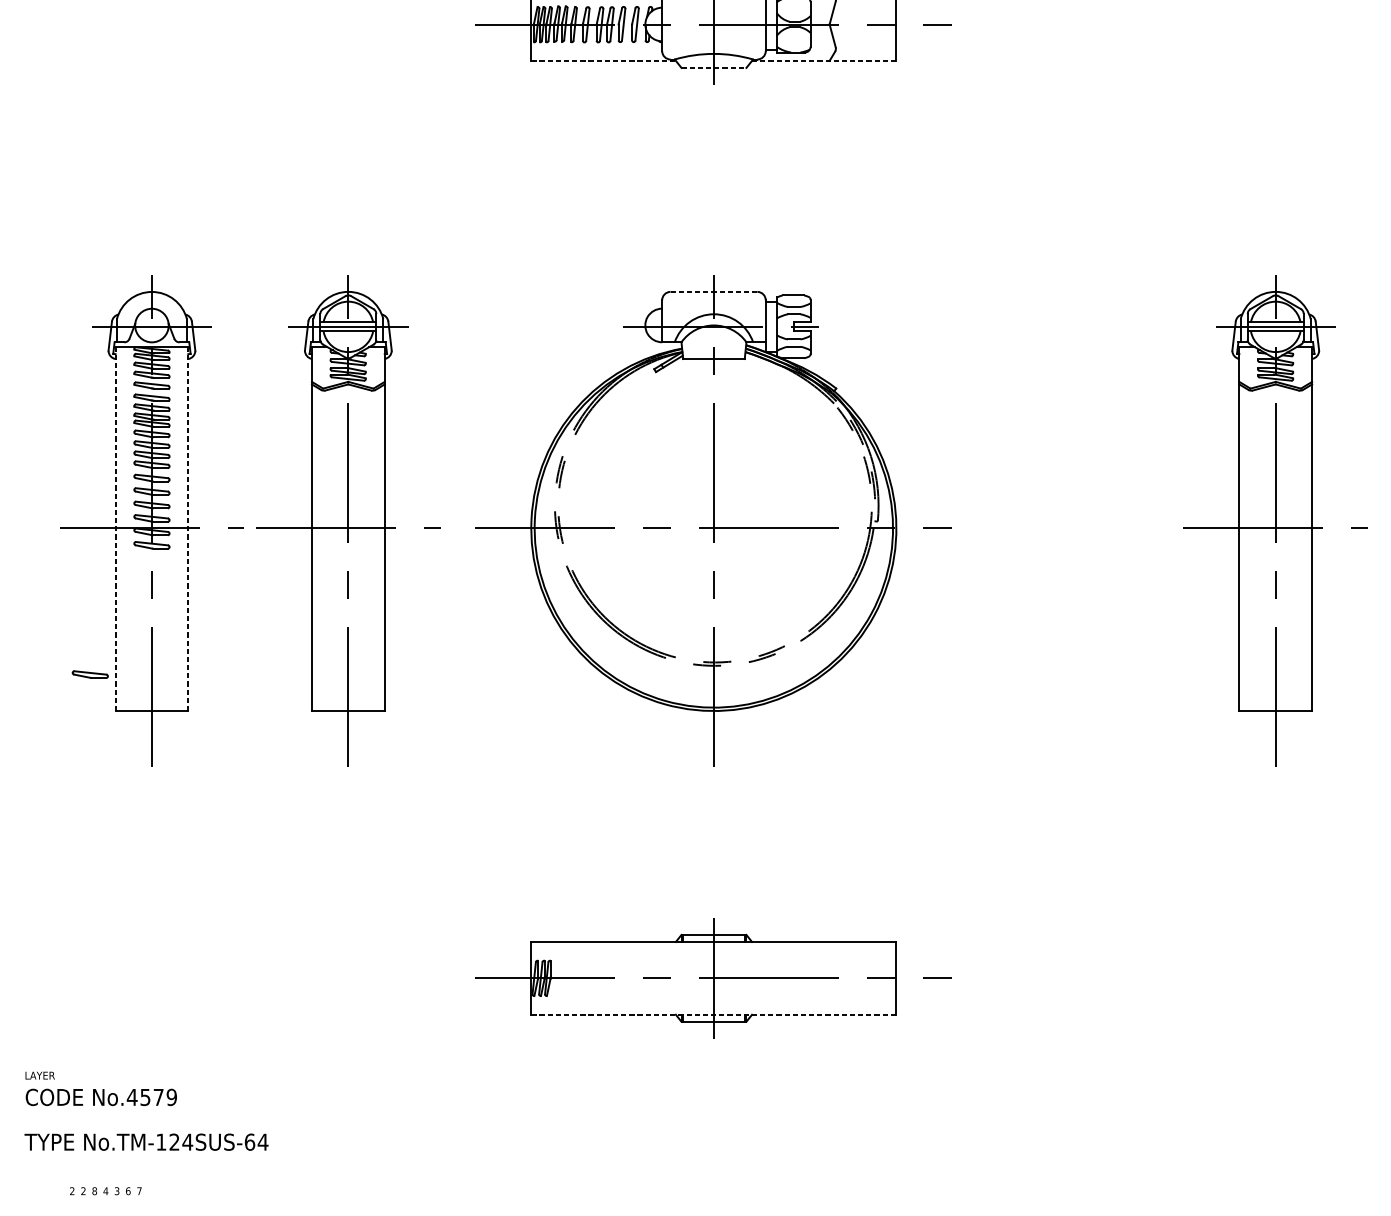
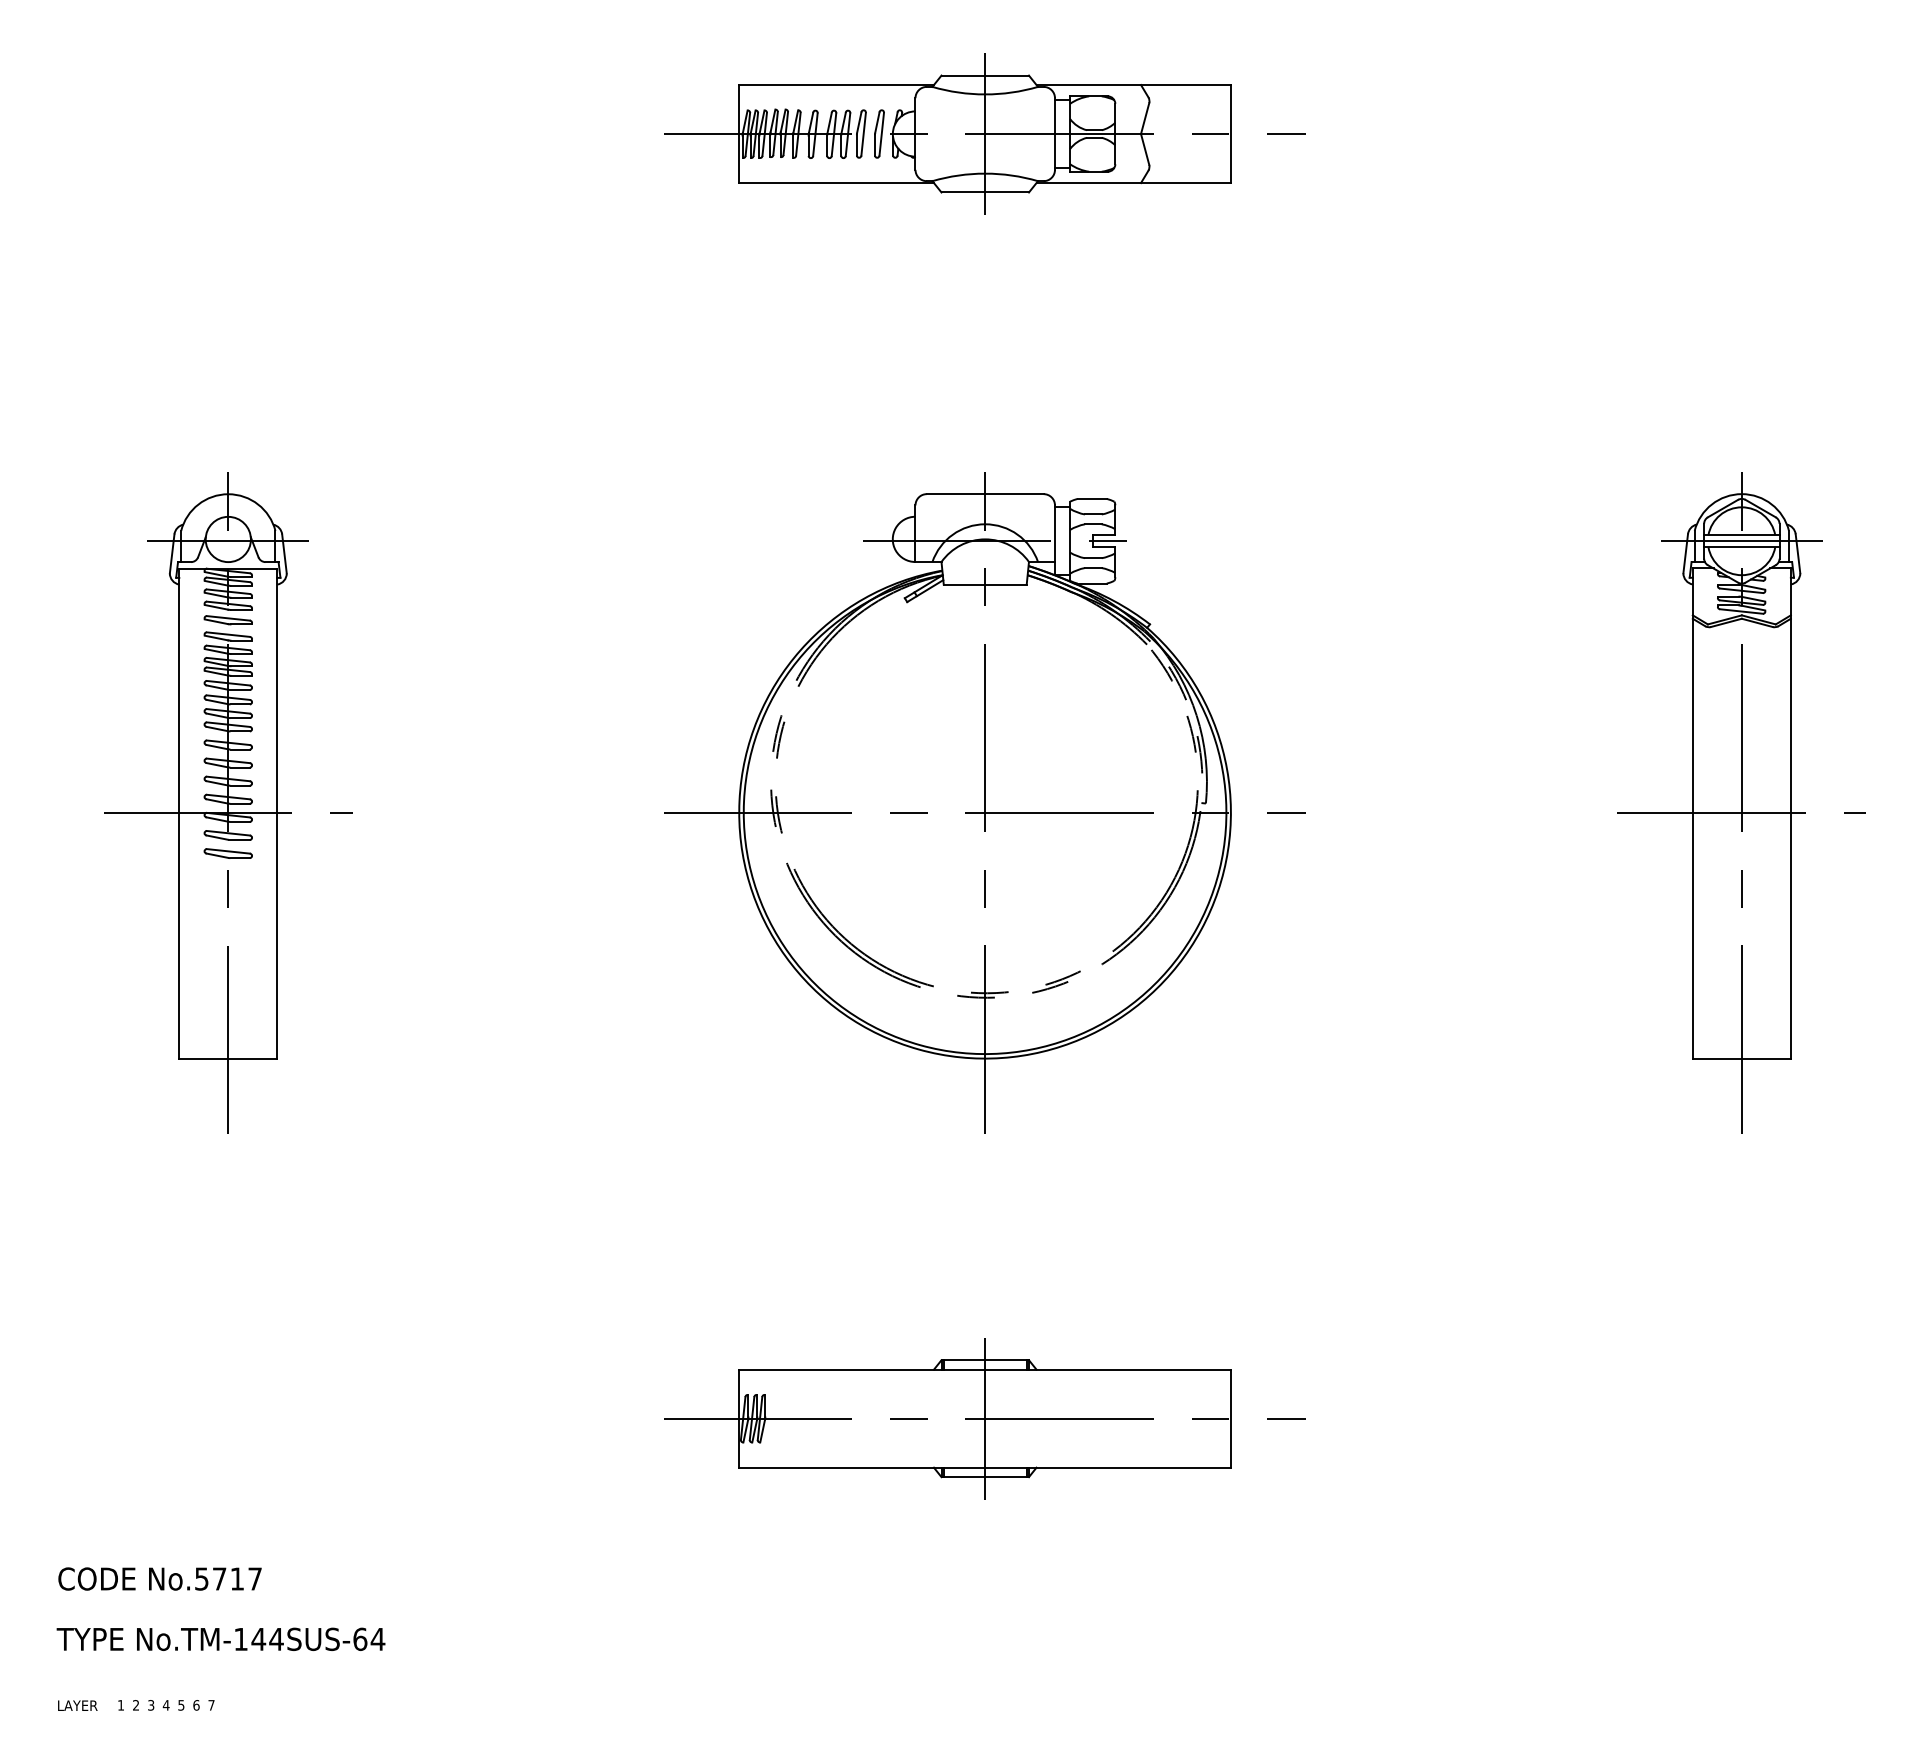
line: (604, 61) -> (837, 183), dashed -> solid
line: (824, 61) -> (1134, 183), dashed -> solid
line: (714, 67) -> (985, 192), dashed -> solid
line: (714, 292) -> (985, 494), dashed -> solid
part: (348, 520) -> (492, 802), removed
line: (115, 529) -> (179, 813), dashed -> solid
line: (188, 529) -> (277, 813), dashed -> solid
part: (89, 674) -> (227, 853), moved
line: (714, 1014) -> (985, 1467), dashed -> solid
text: (39, 1075) -> (77, 1705), moved
text: (152, 1097) -> (228, 1578), No.4579 -> No.5717
text: (174, 1141) -> (258, 1638), No.TM-124SUS-64 -> No.TM-144SUS-64
text: (117, 1190) -> (181, 1704), 3 -> 5
text: (71, 1191) -> (120, 1705), 2 -> 1
text: (94, 1191) -> (151, 1705), 8 -> 3

